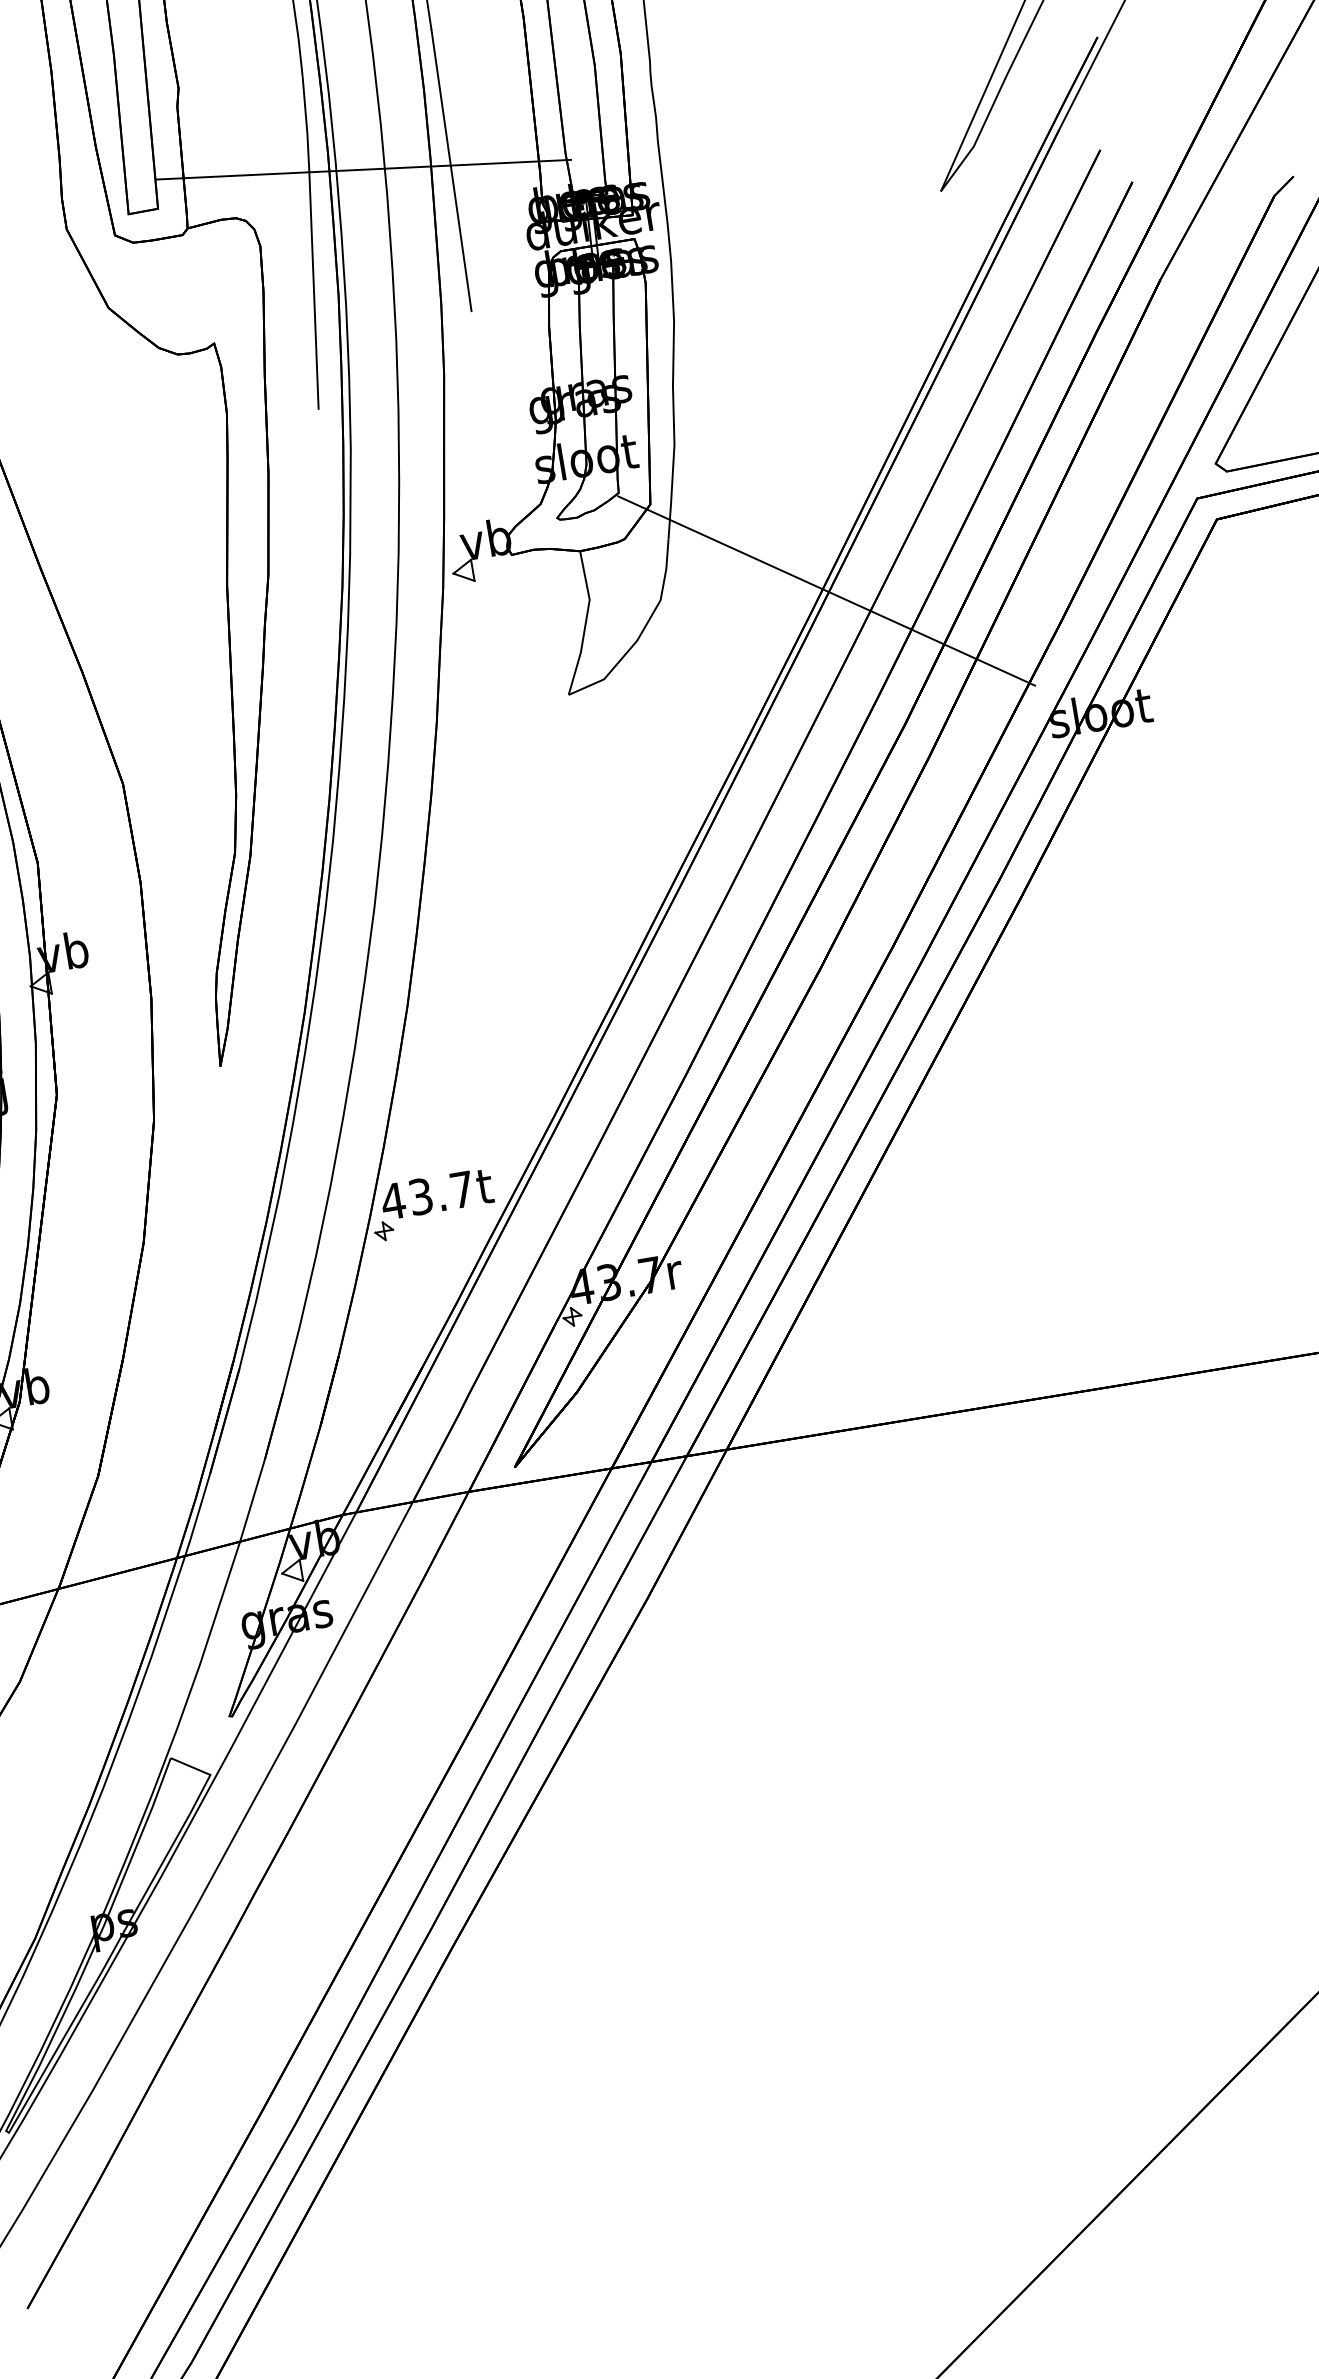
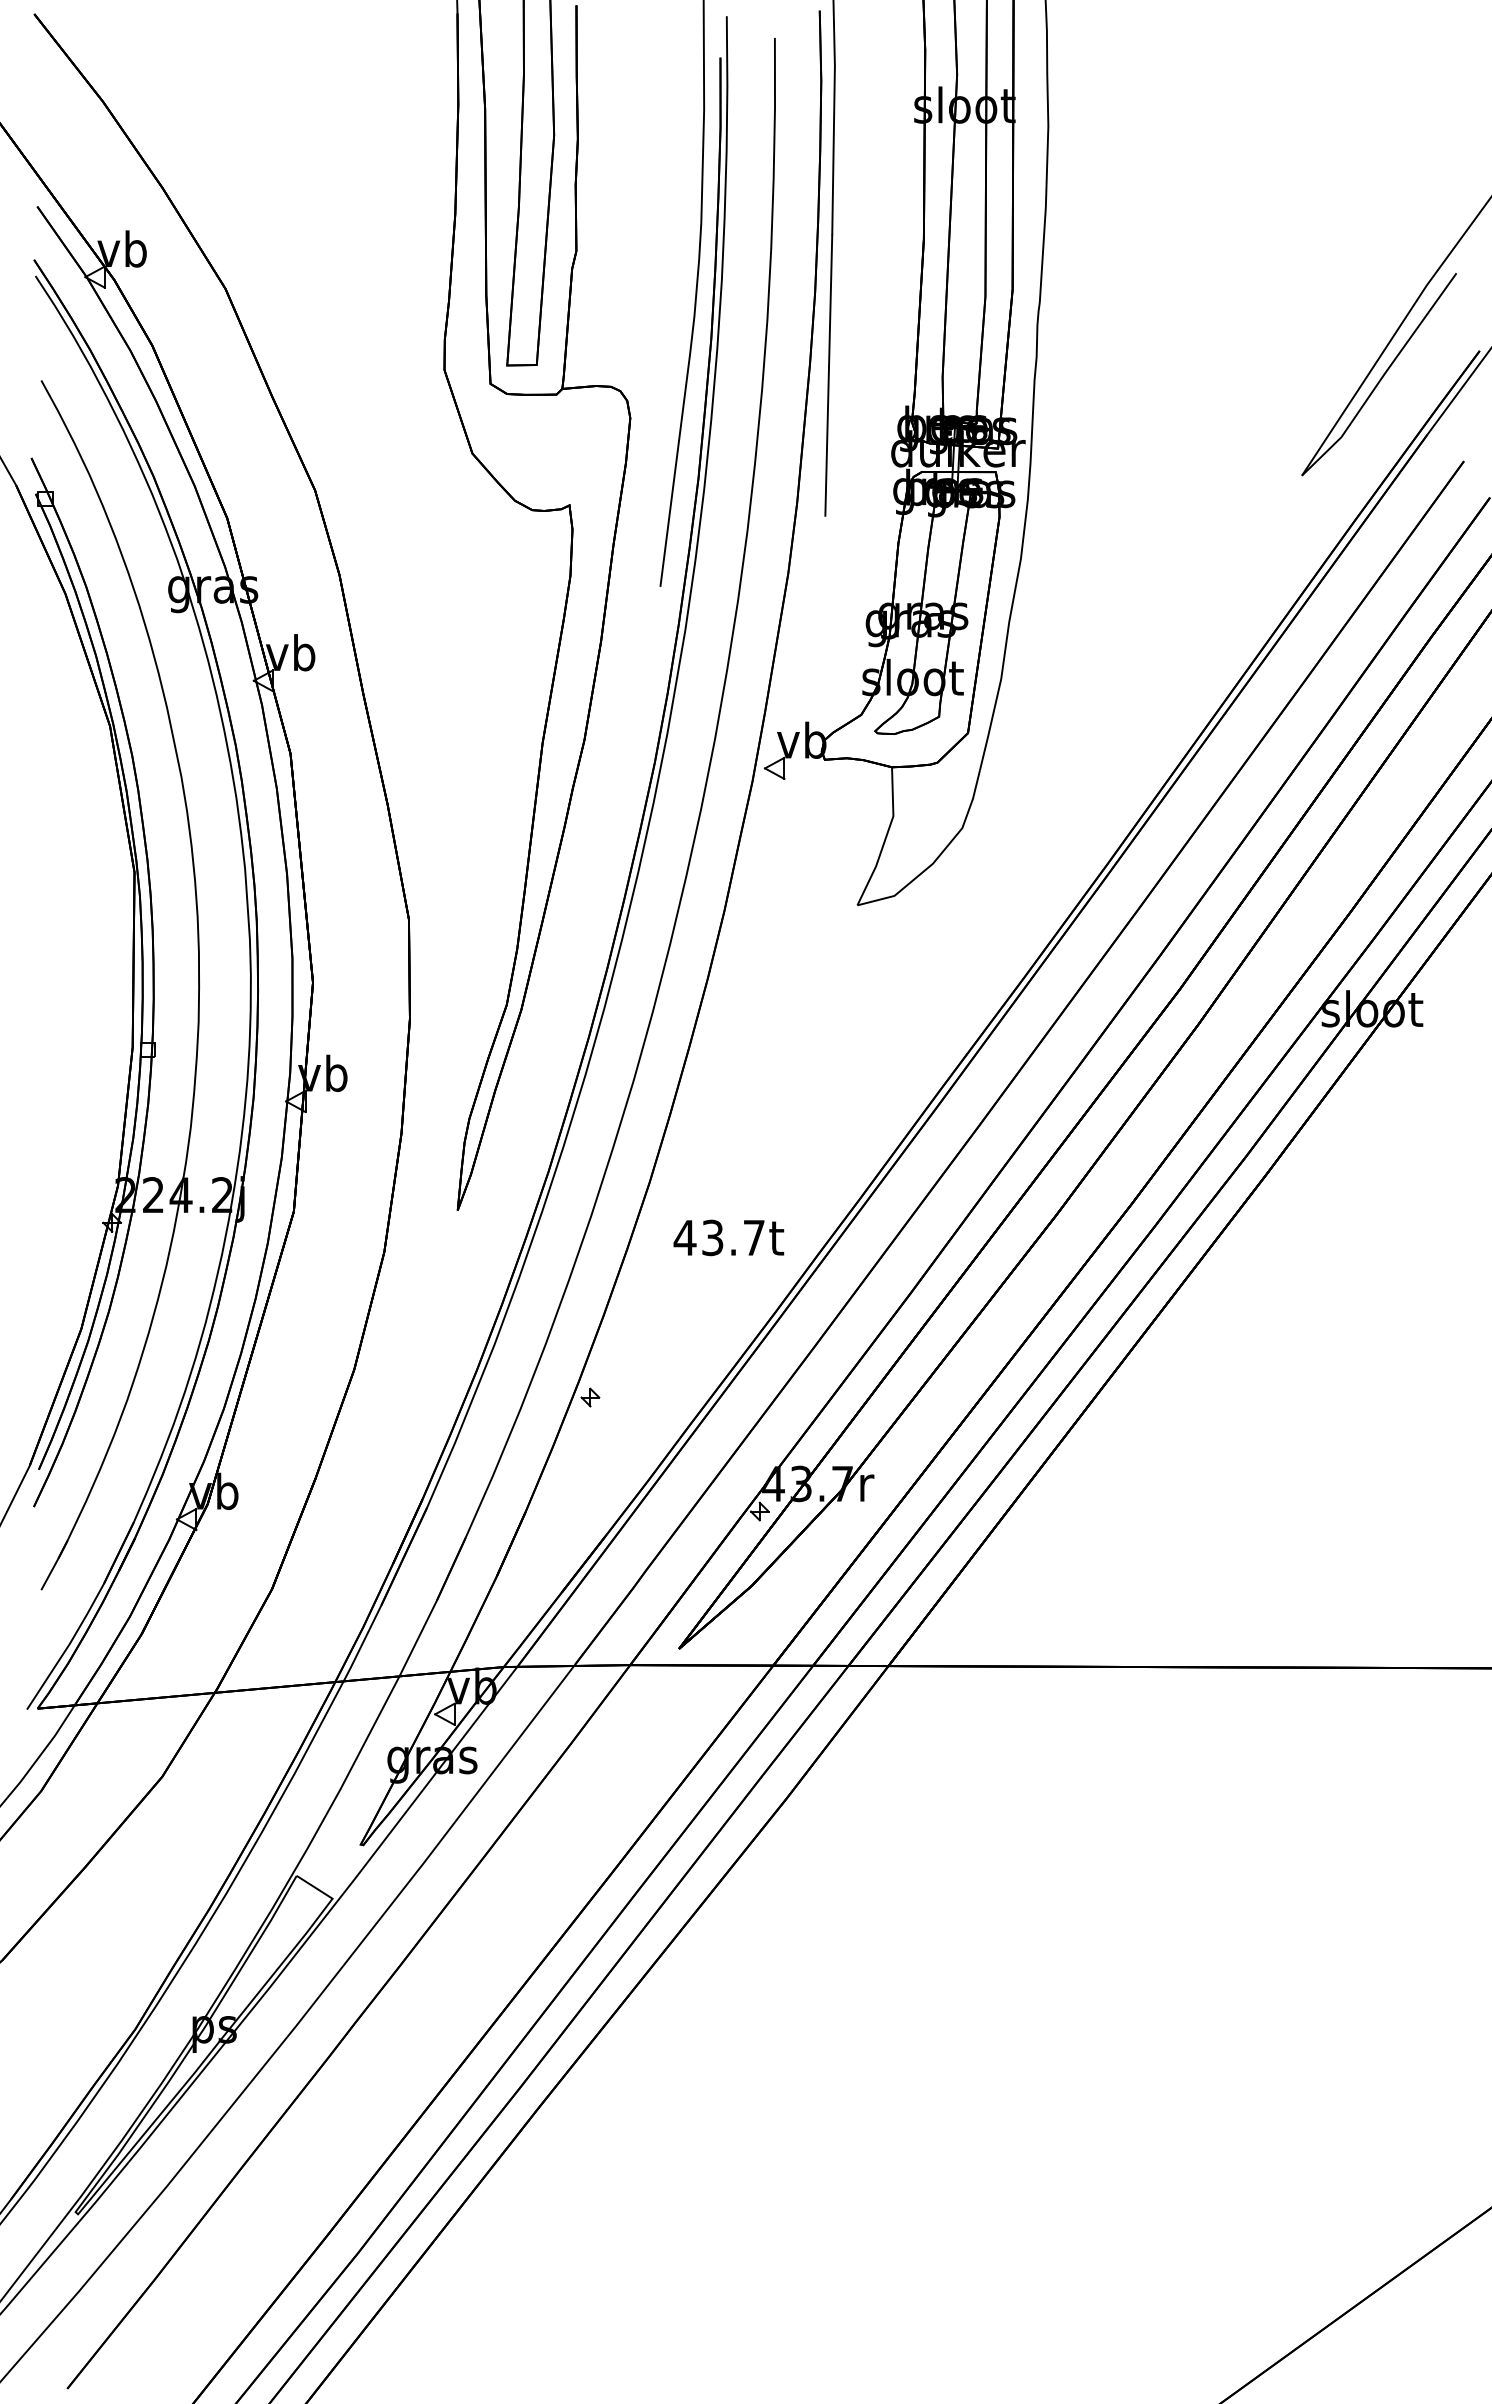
line: (363, 169) -> (743, 360), removed
line: (826, 590) -> (1125, 845), removed
text: (436, 1193) -> (728, 1237), moved

